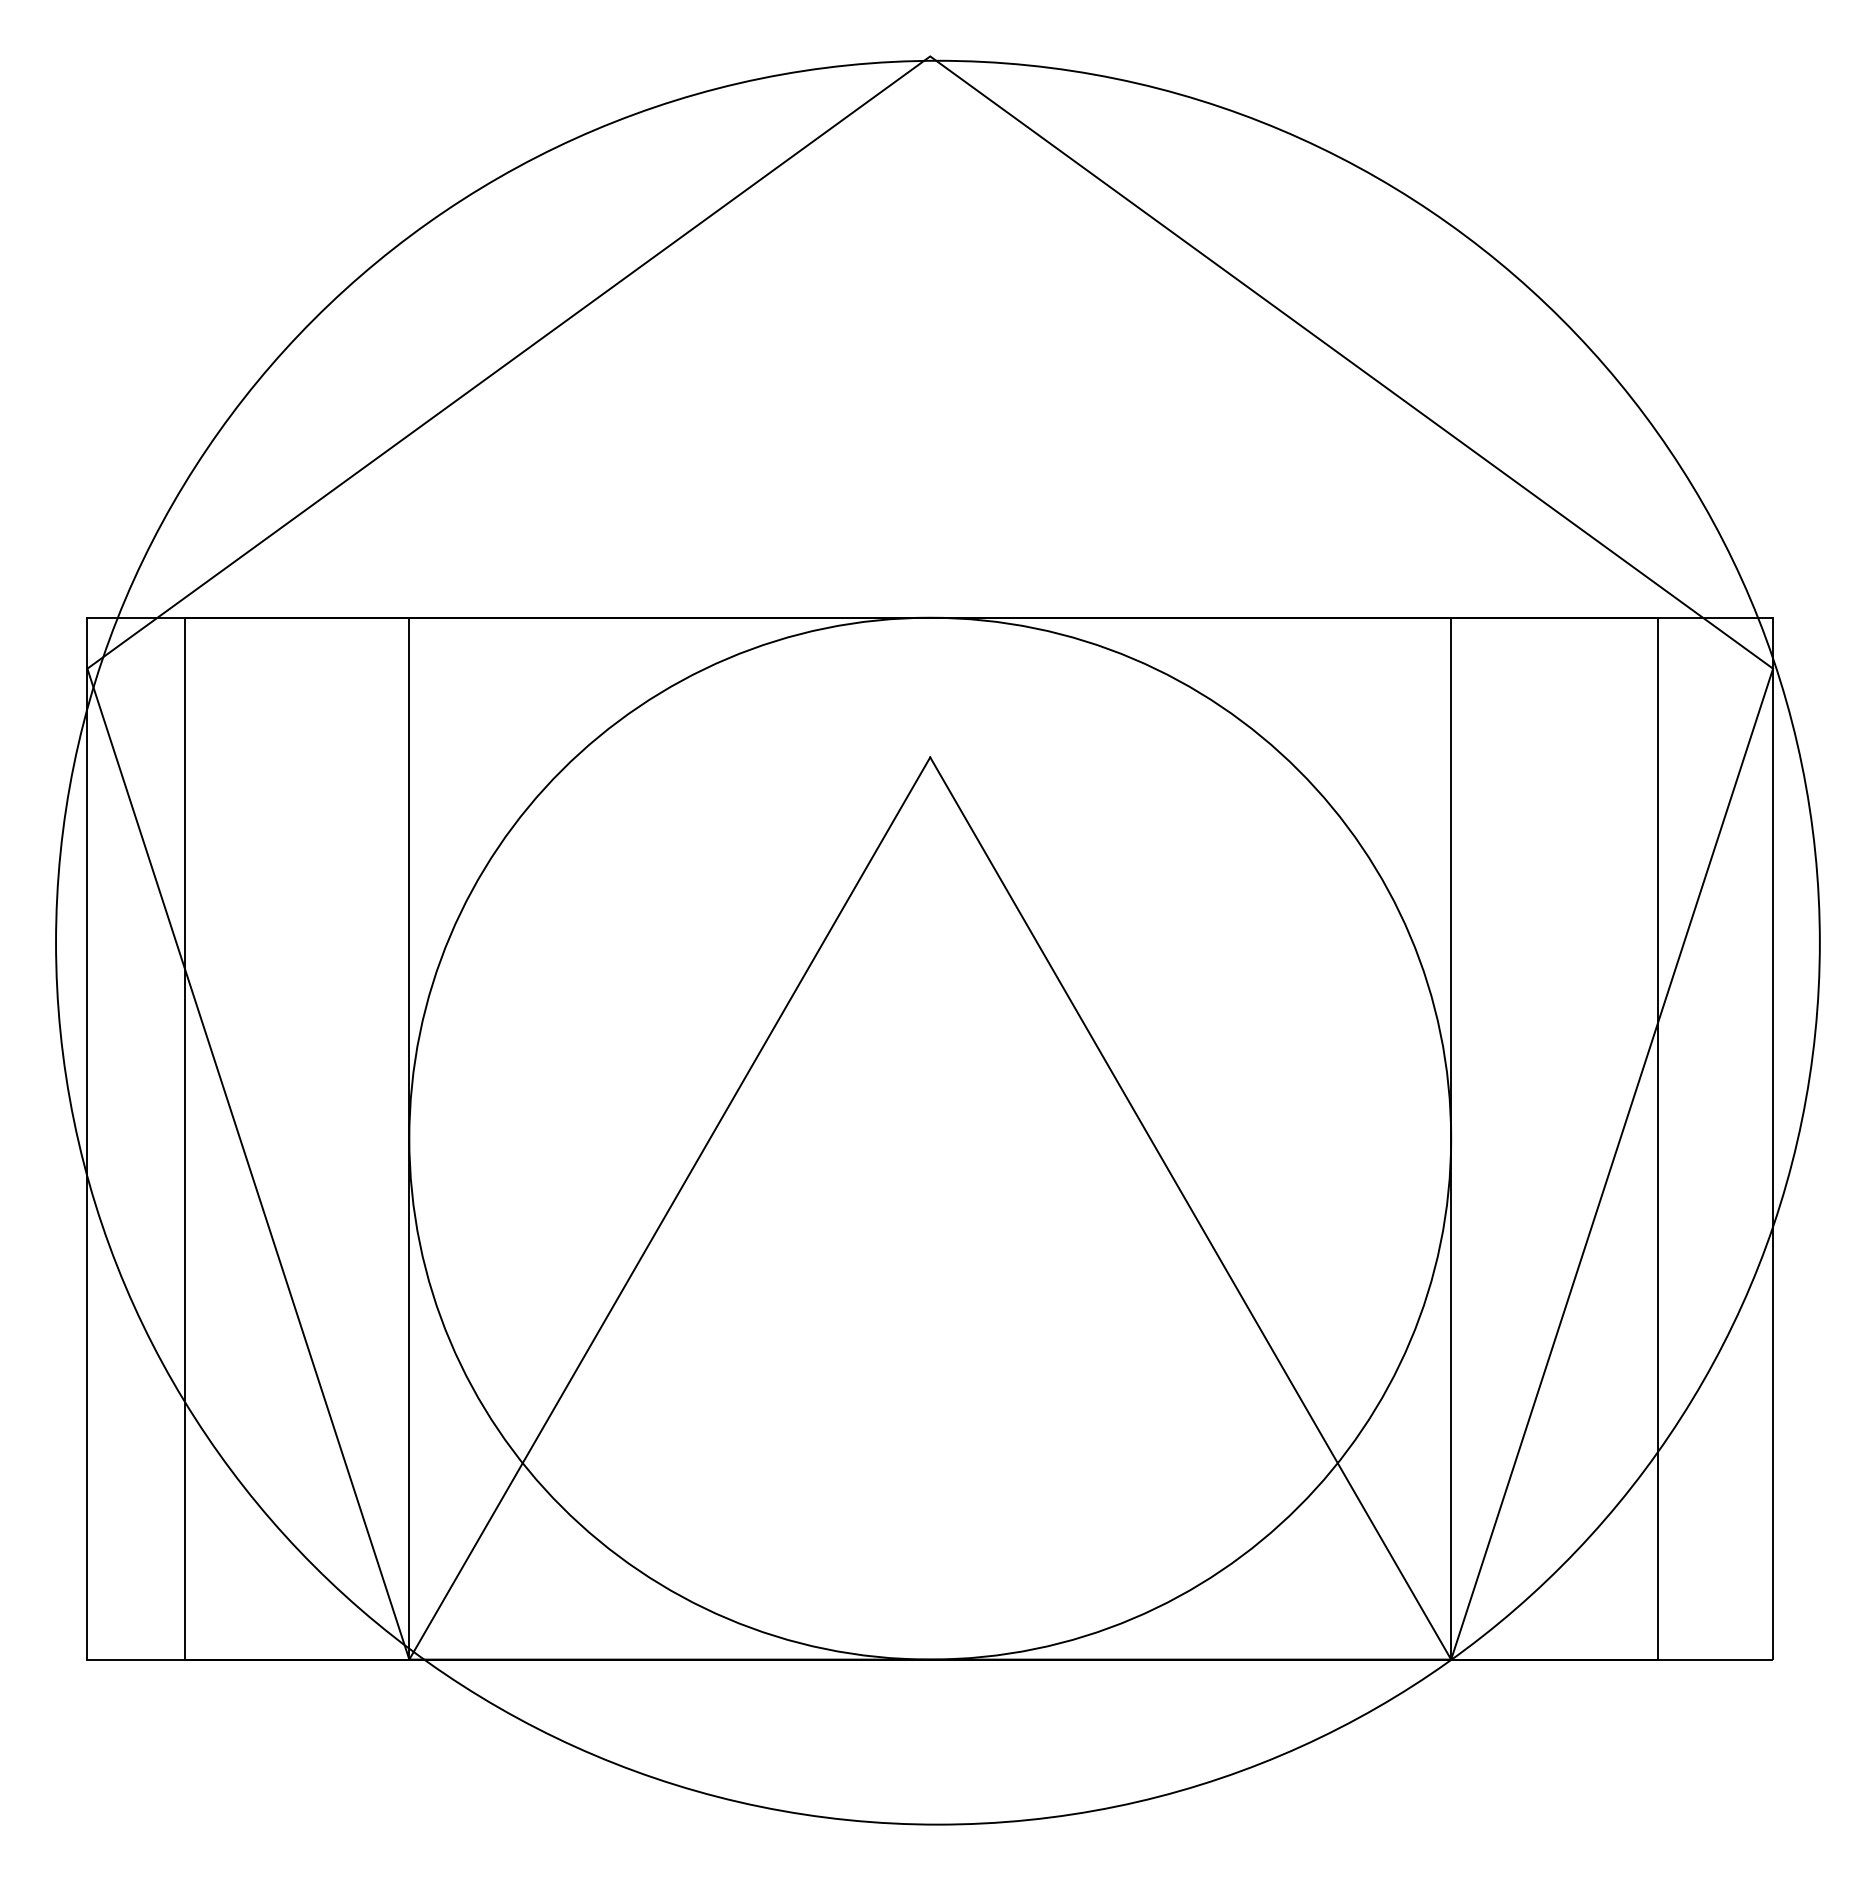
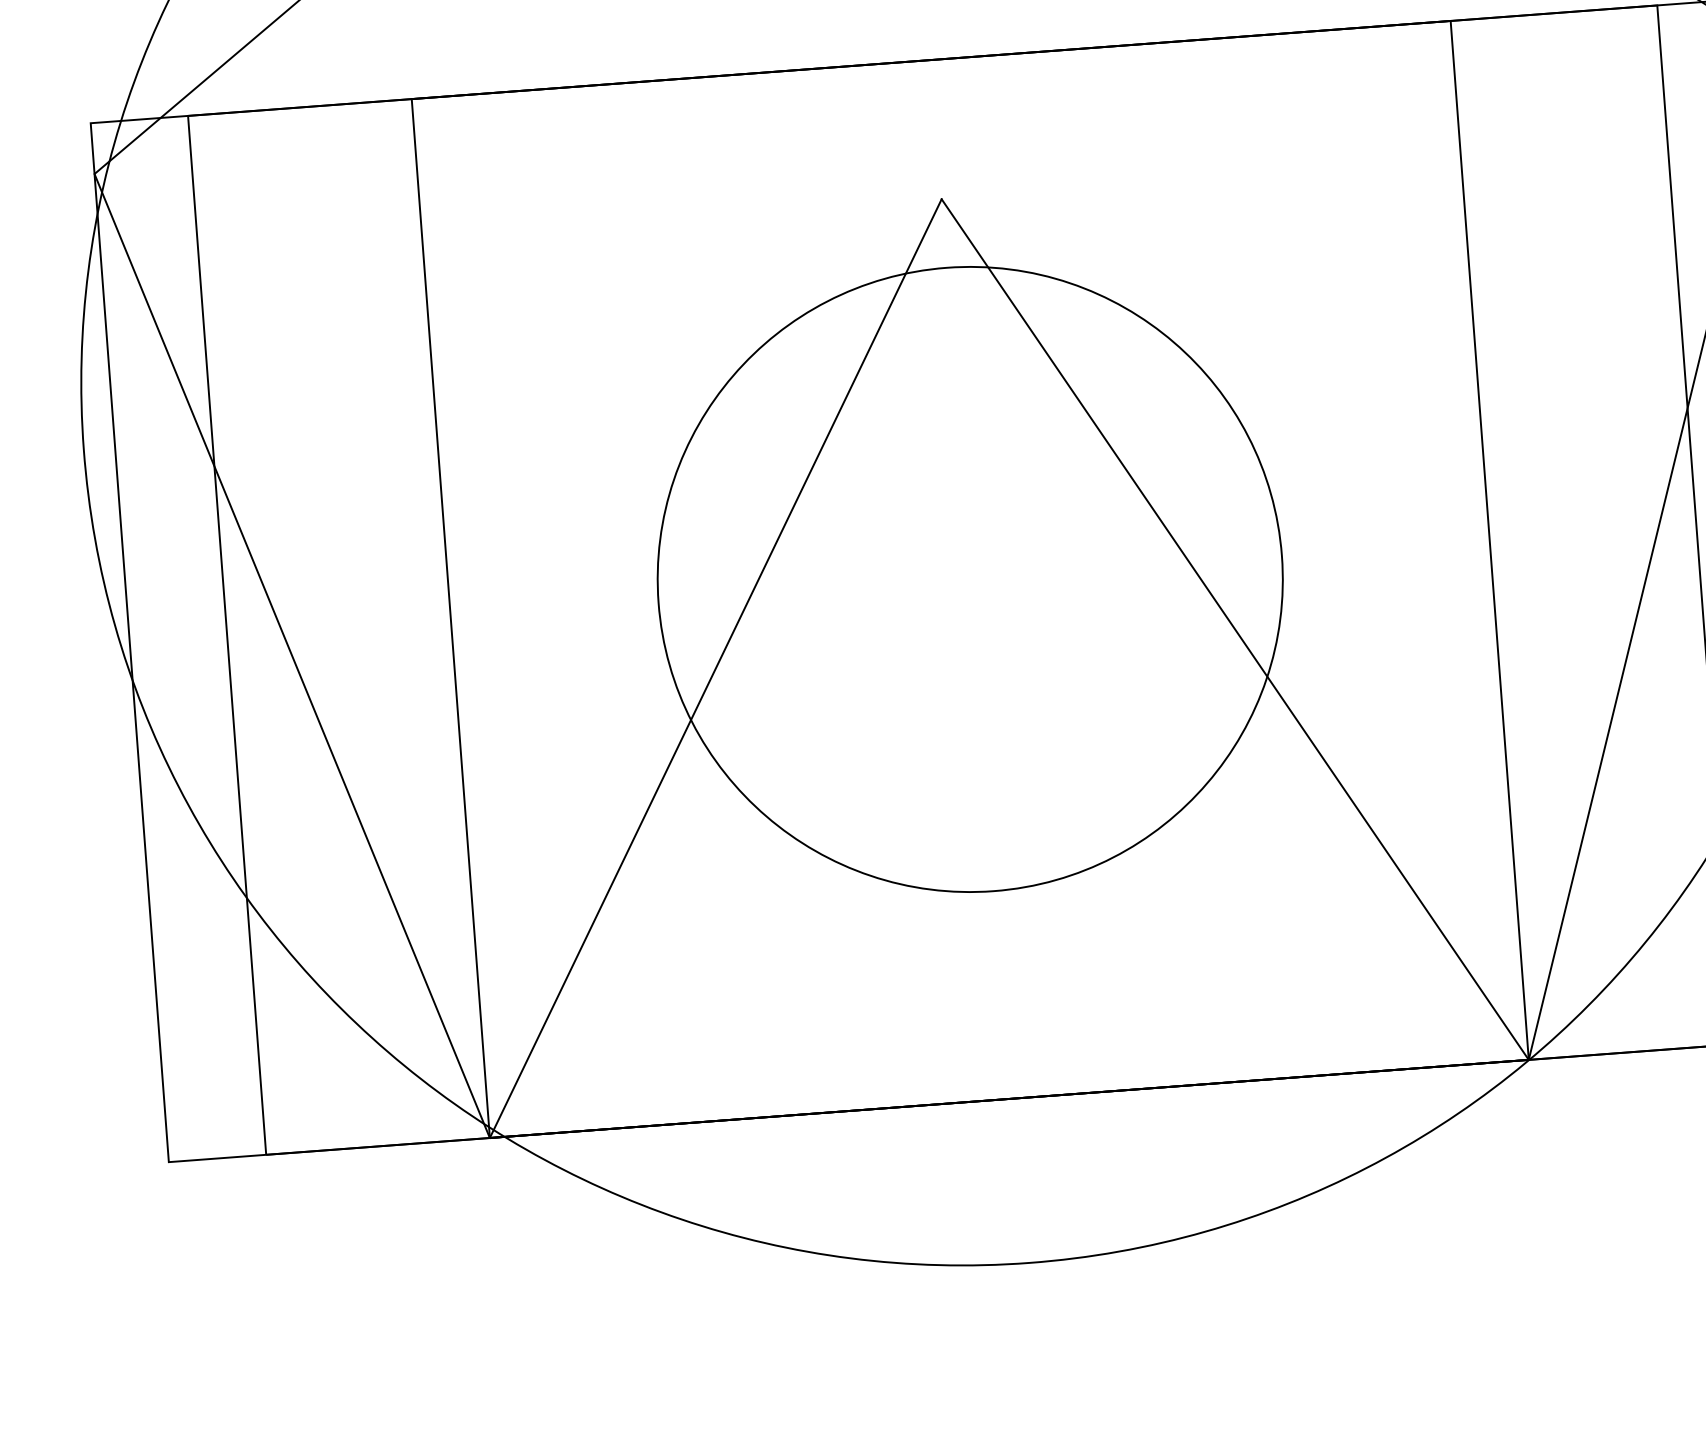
circle: (930, 1138) -> (970, 579), size x0.6

